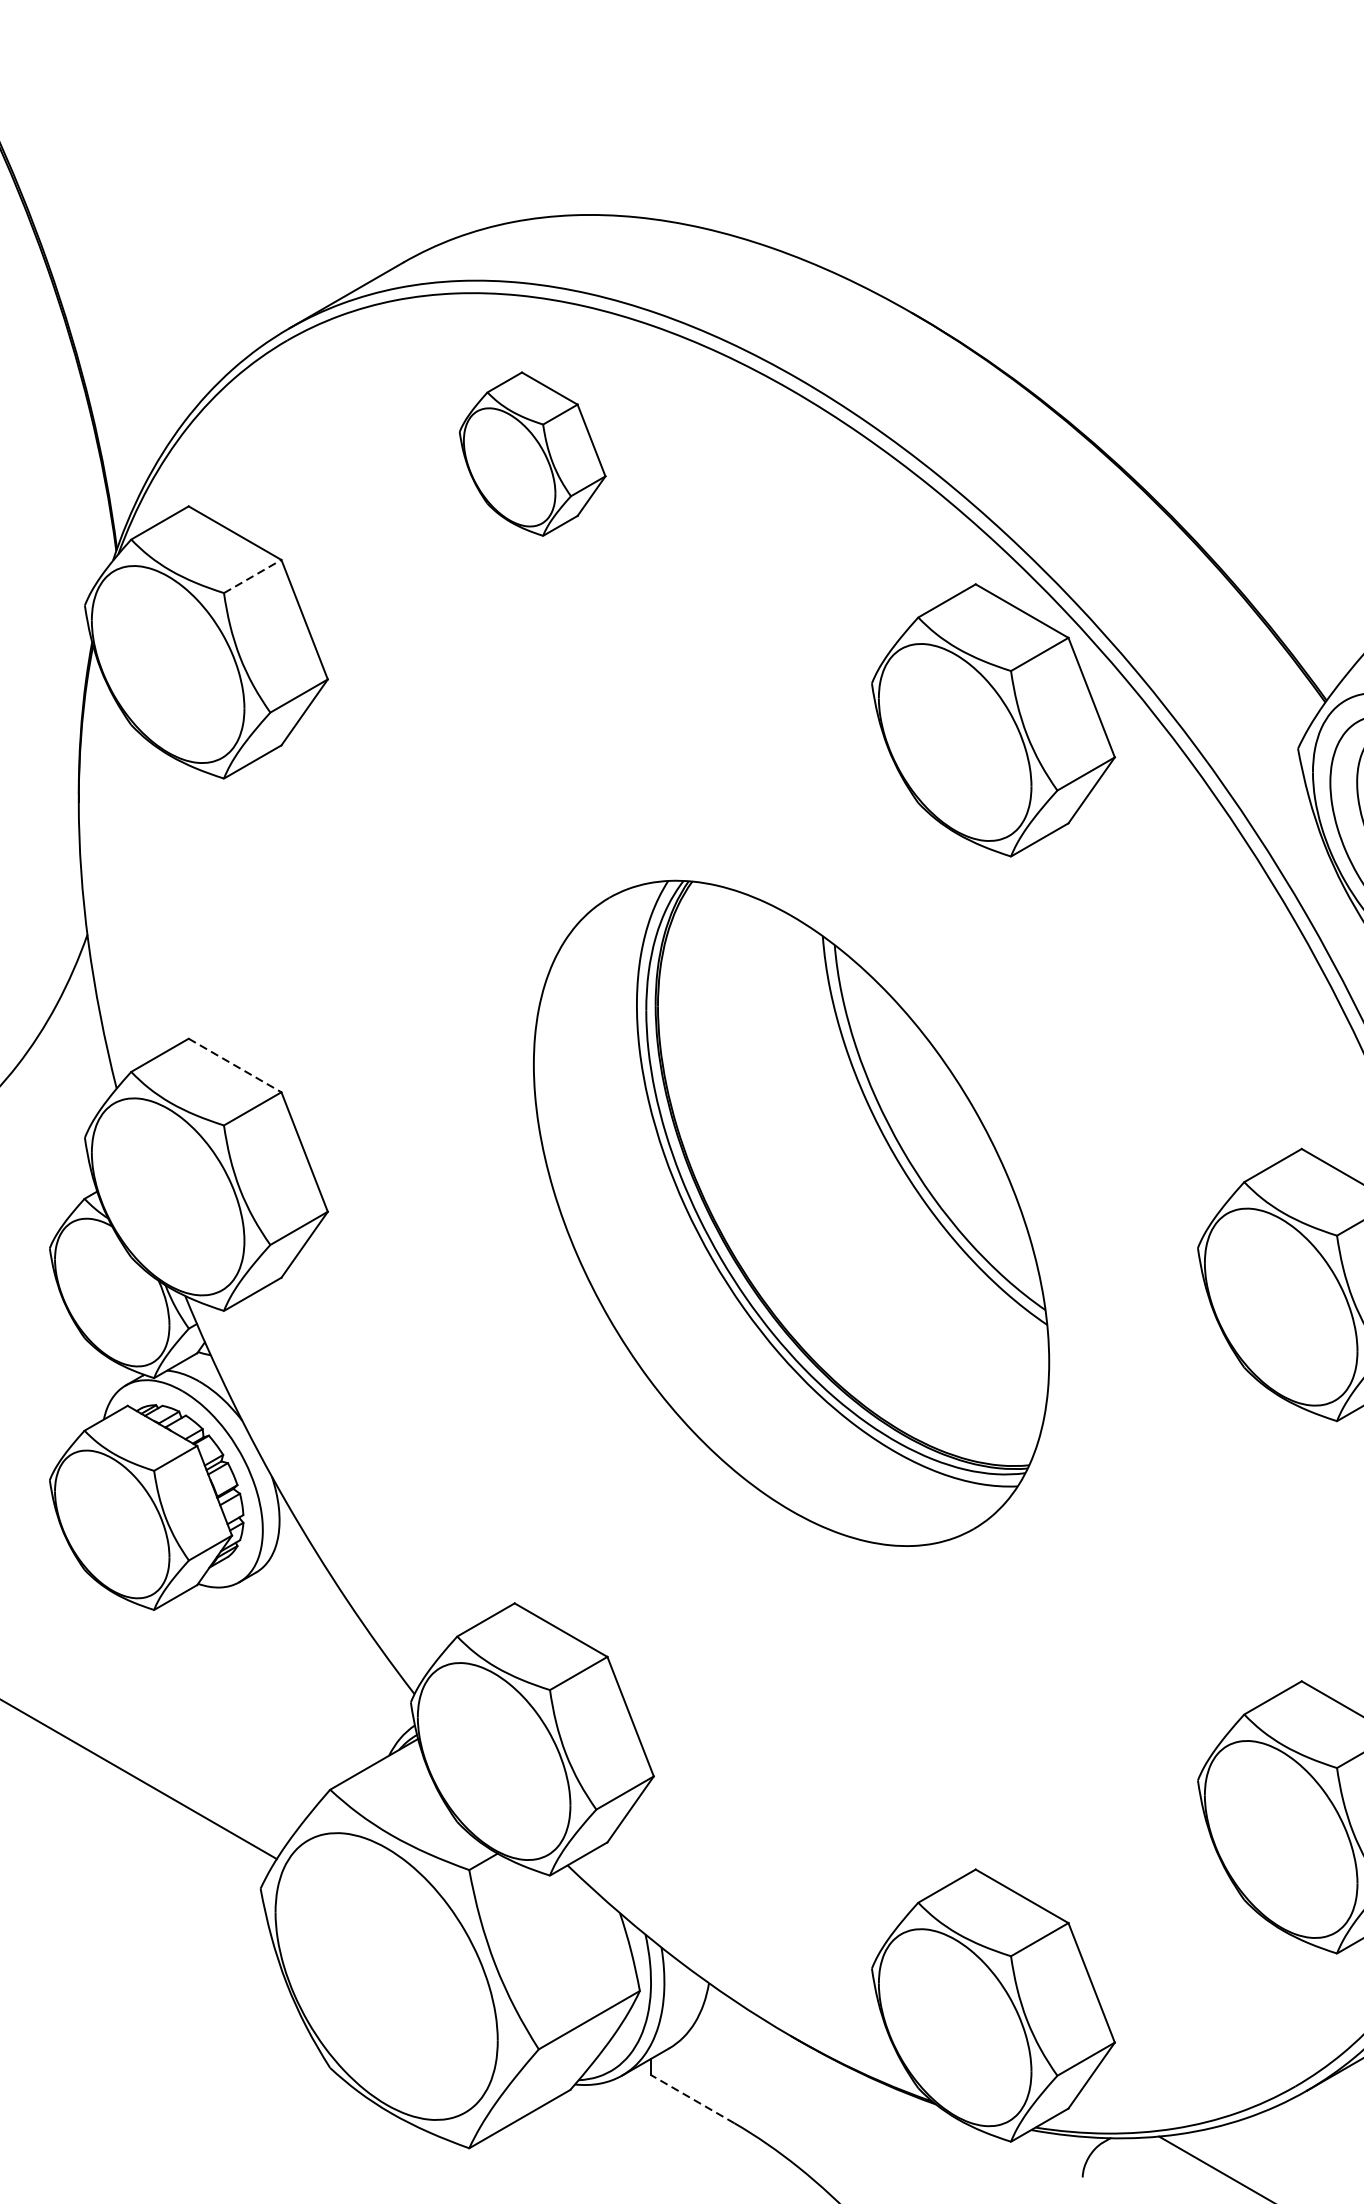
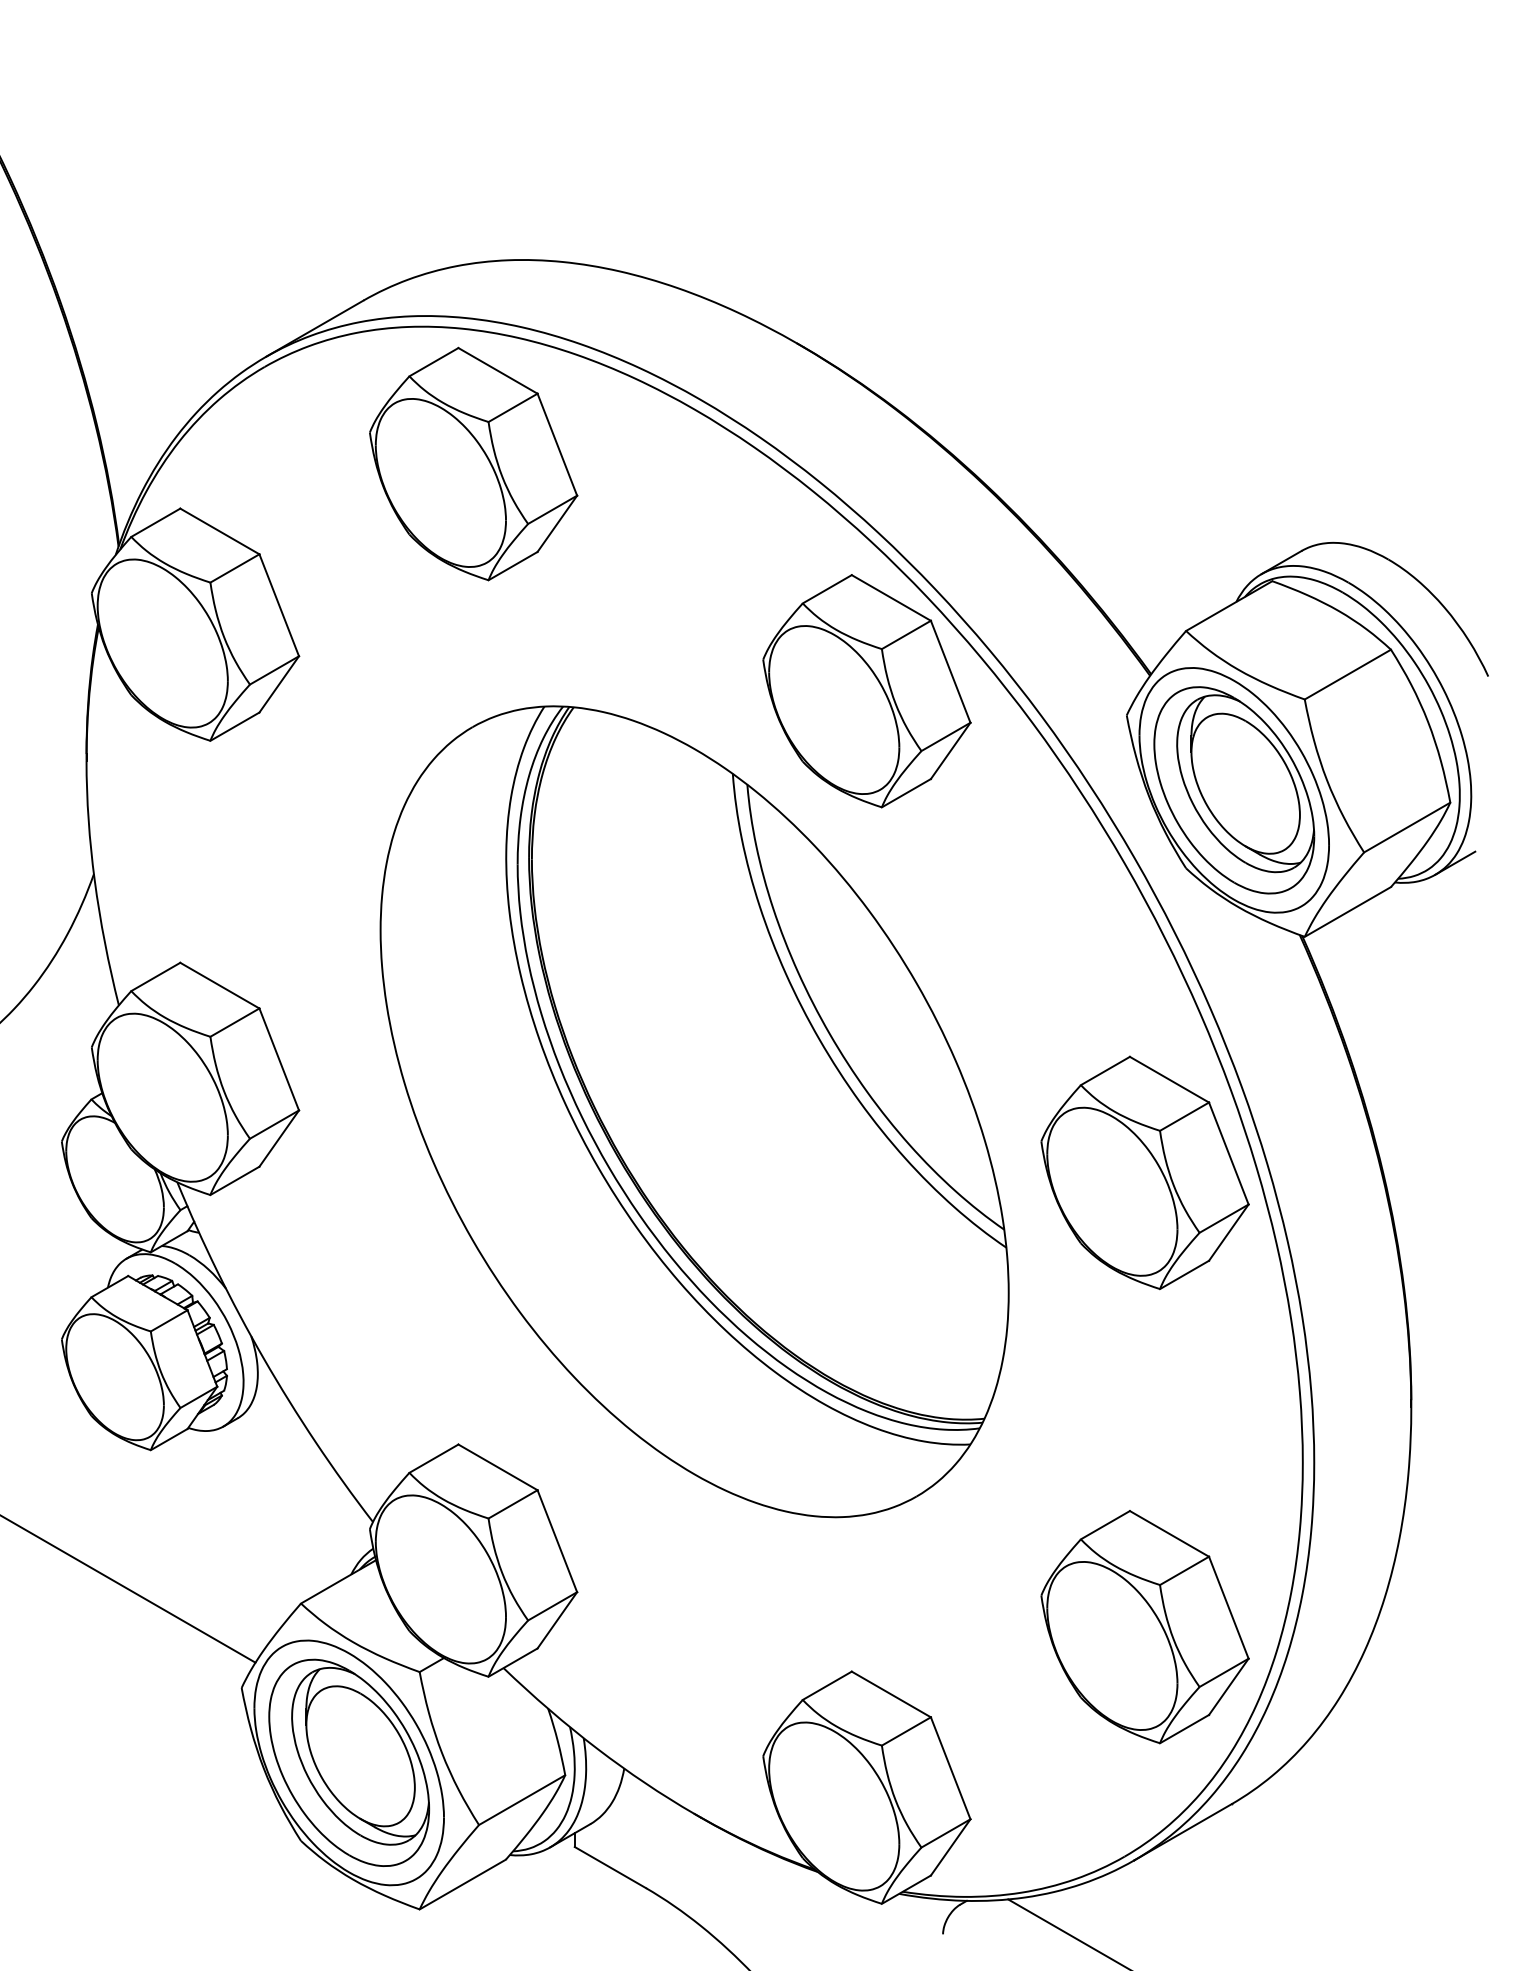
part: (532, 453) -> (473, 463), size x1.67
line: (253, 576) -> (235, 568), dashed -> solid
line: (234, 1065) -> (219, 985), dashed -> solid
part: (791, 1213) -> (694, 1111), size x1.43
part: (387, 1976) -> (349, 1762), added
line: (691, 2099) -> (609, 1867), dashed -> solid

